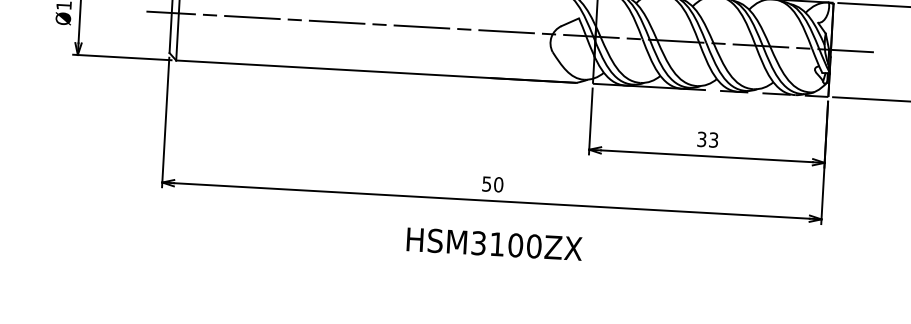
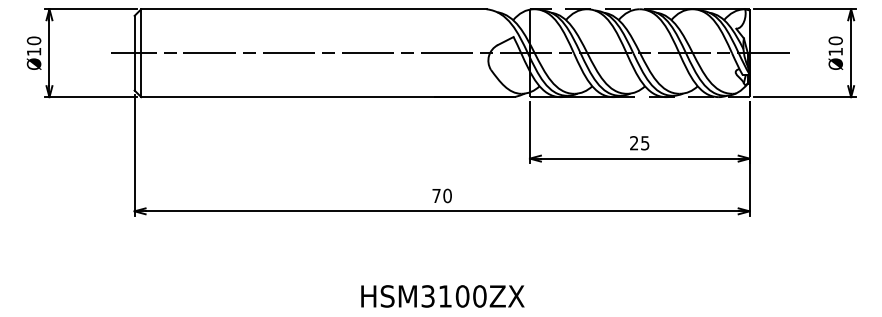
text: (707, 140) -> (639, 143), 33 -> 25
text: (486, 184) -> (436, 196), 50 -> 70
text: (494, 244) -> (442, 296), moved

